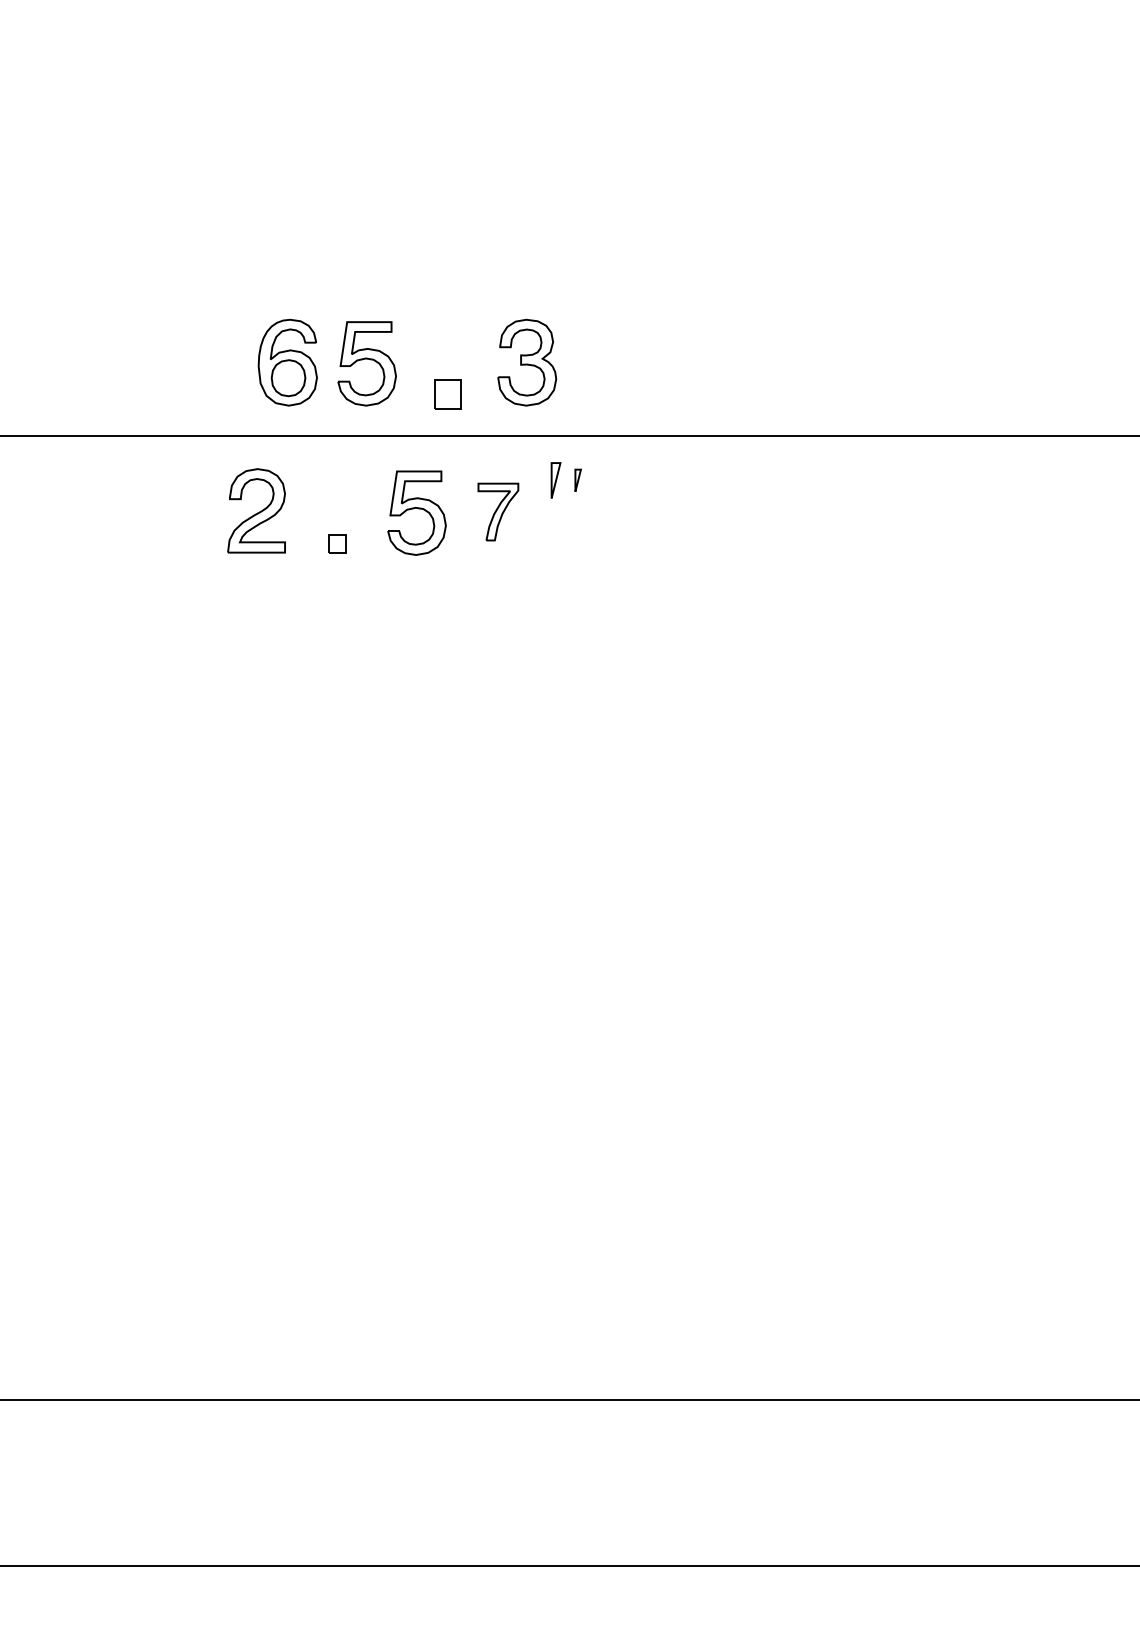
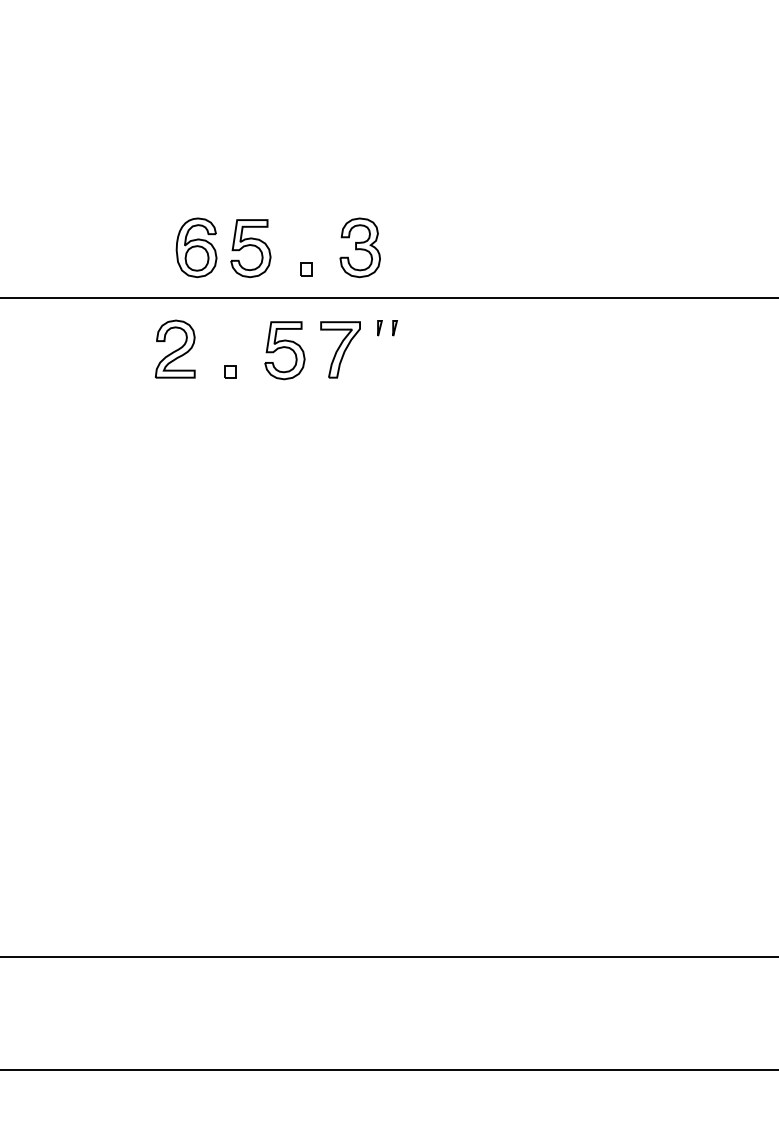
part: (448, 394) -> (306, 269), size x0.62
part: (555, 480) -> (379, 328), size x0.62
part: (498, 511) -> (340, 349), size x1.43

